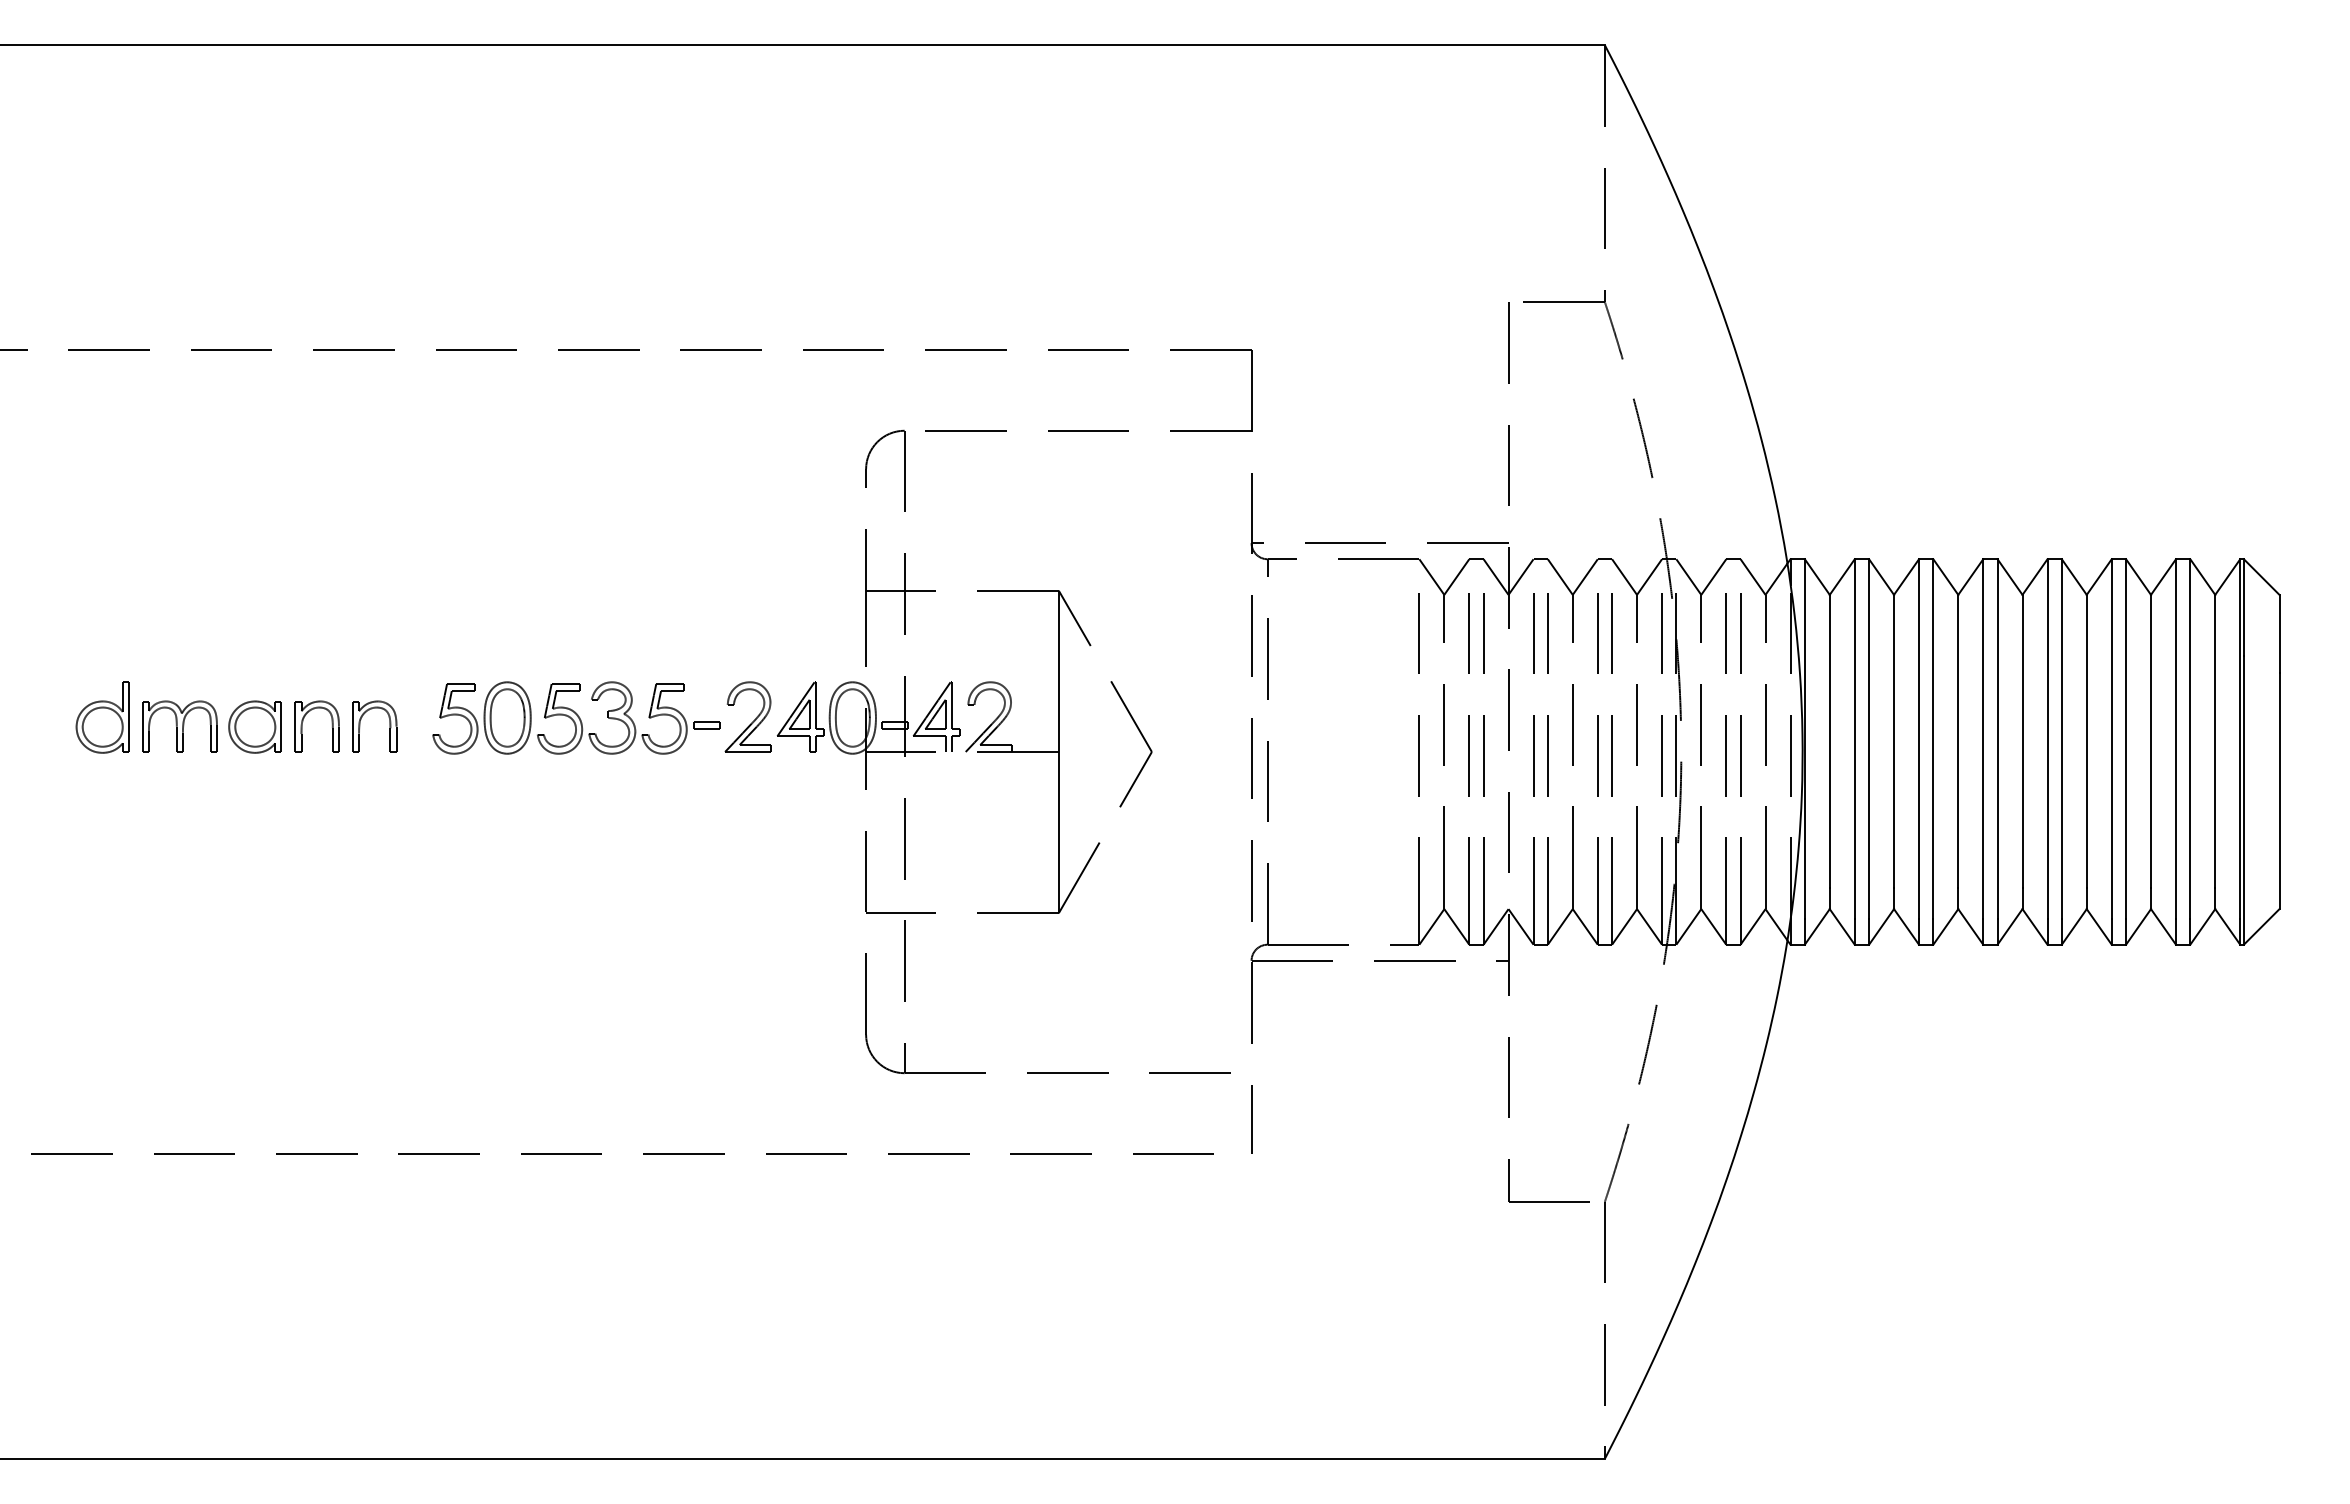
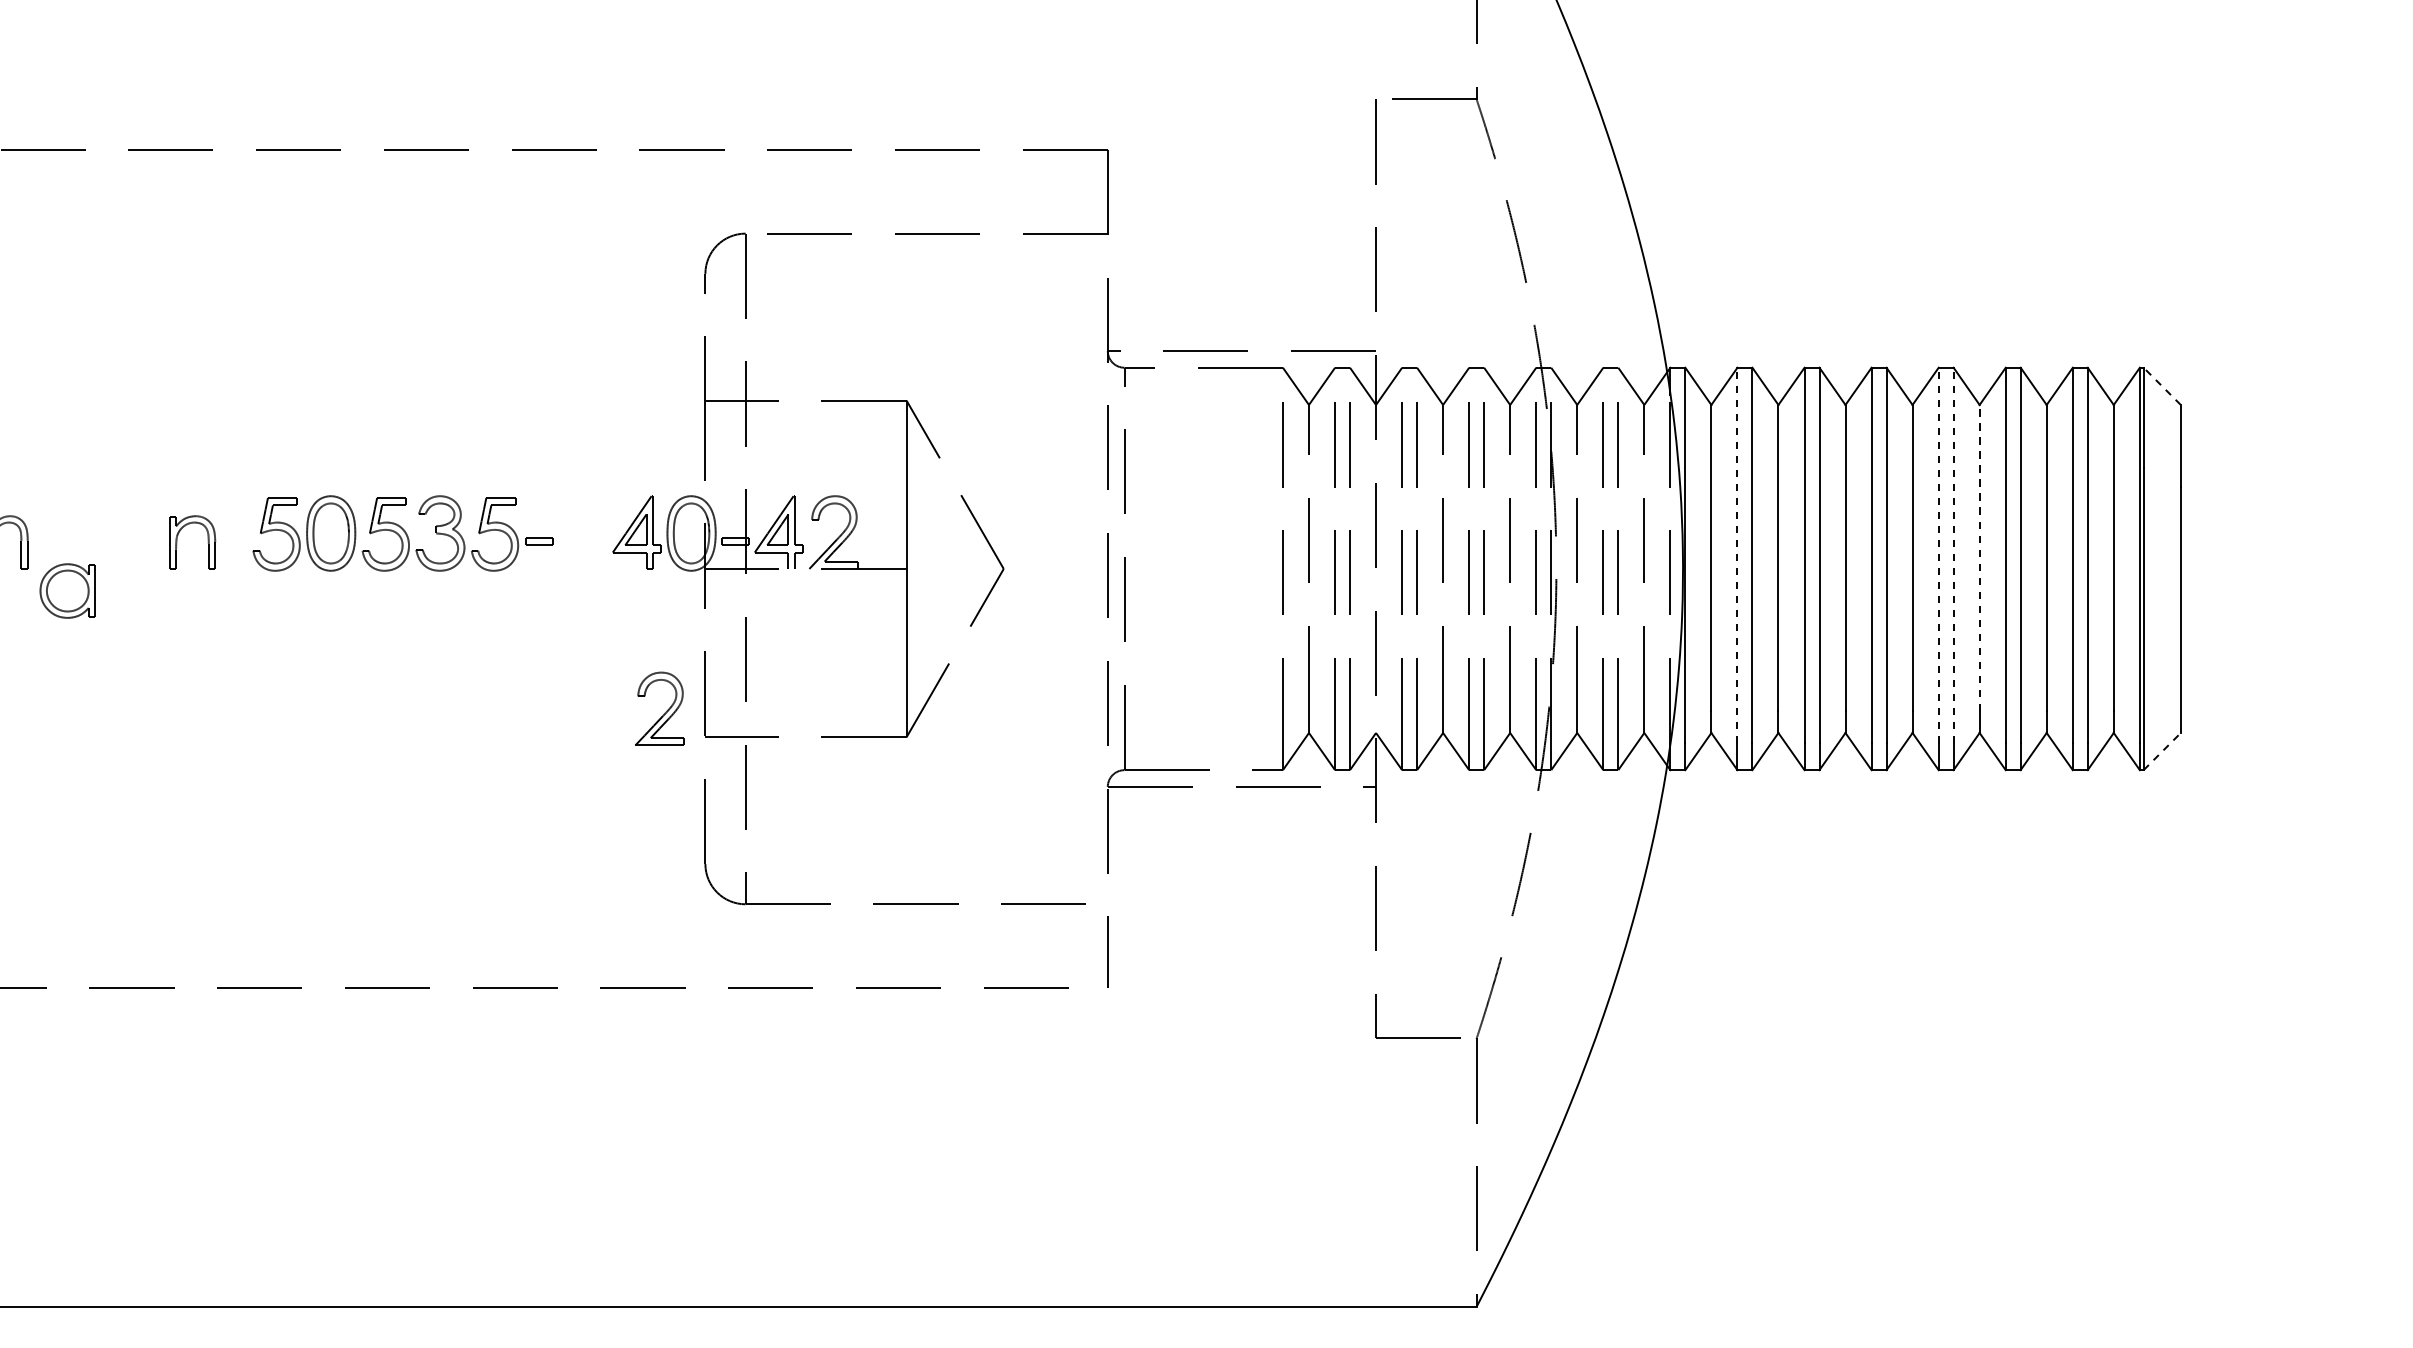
line: (2261, 576) -> (2162, 385), solid -> dashed
part: (303, 721) -> (118, 537), removed
part: (752, 721) -> (664, 713), moved
part: (254, 726) -> (66, 590), moved
line: (1854, 739) -> (1737, 555), solid -> dashed
line: (2047, 739) -> (1938, 555), solid -> dashed
line: (2061, 739) -> (1953, 555), solid -> dashed
line: (2086, 741) -> (1979, 558), solid -> dashed
line: (2262, 926) -> (2163, 751), solid -> dashed

